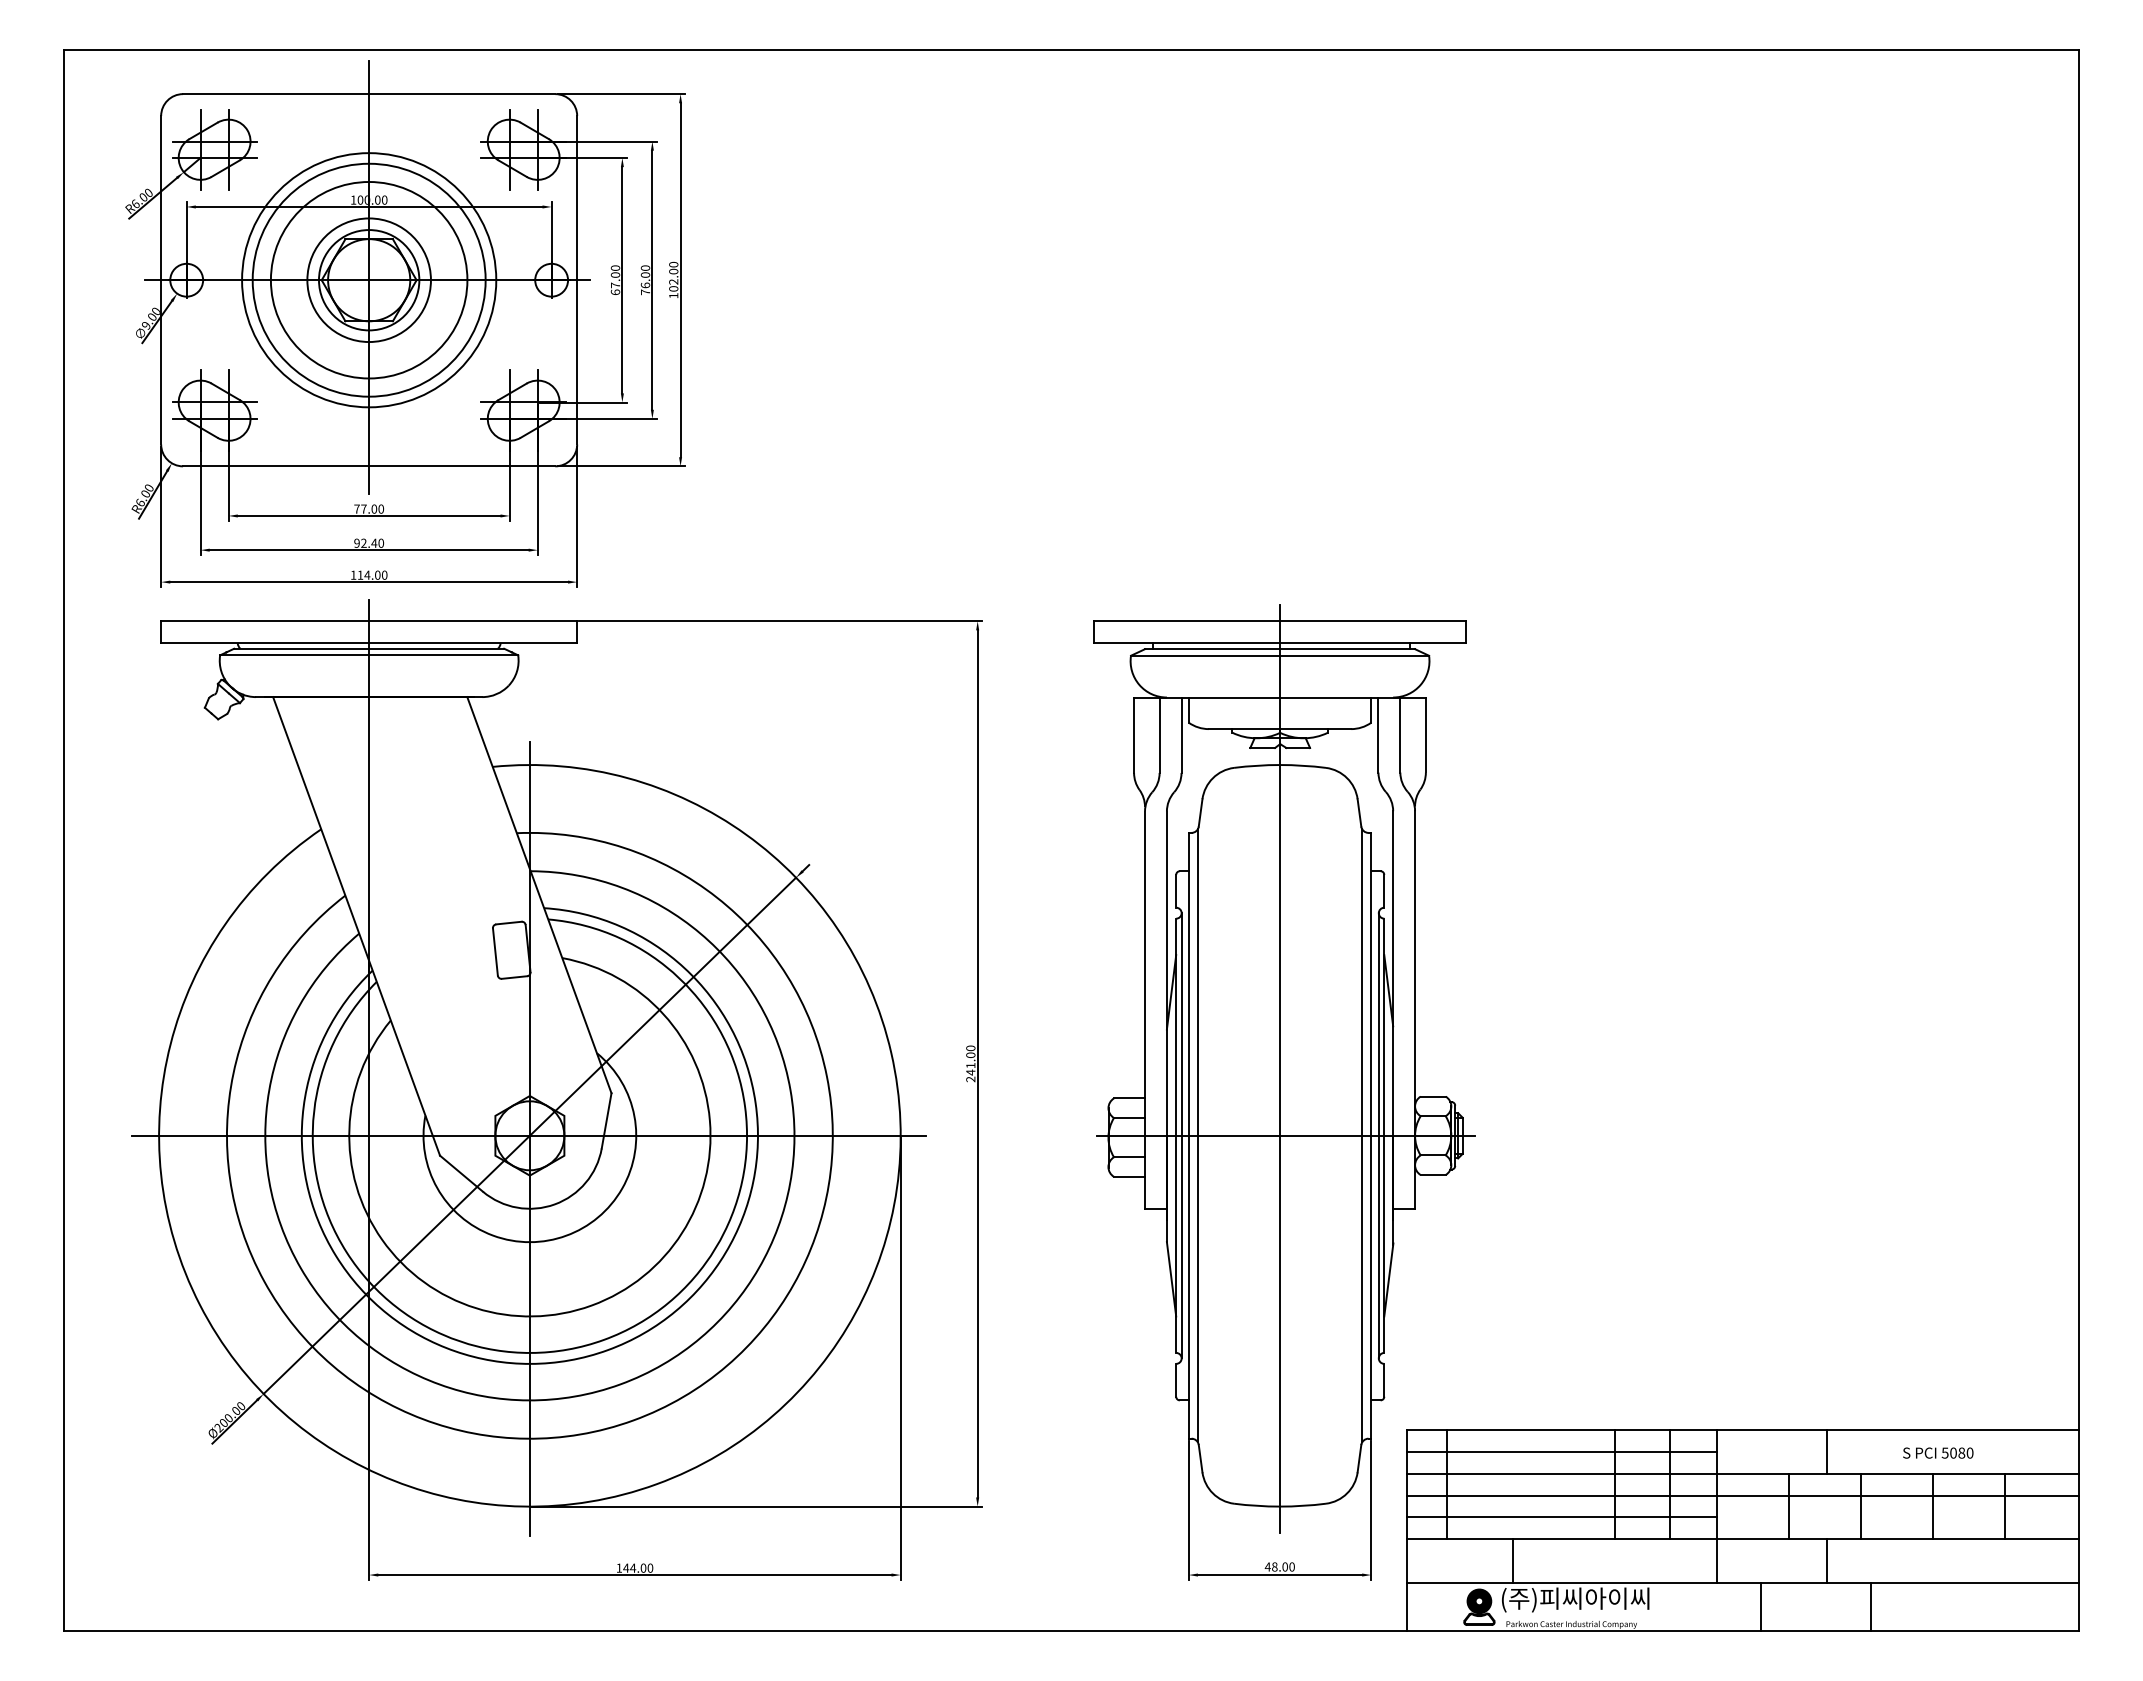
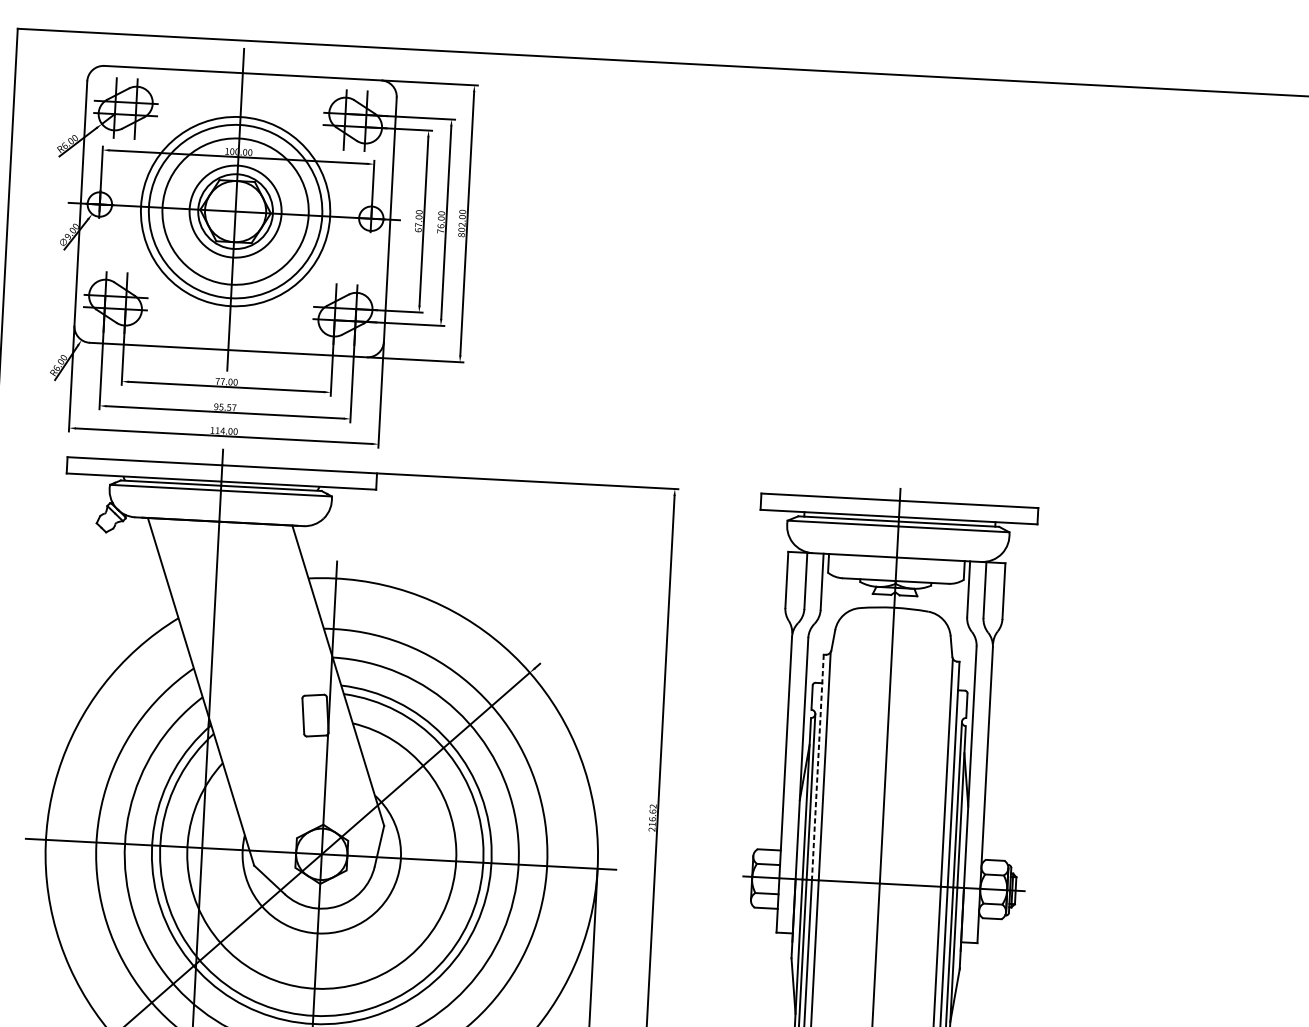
text: (673, 295) -> (461, 234), 102.00 -> 802.00
text: (372, 542) -> (227, 406), 92.40 -> 95.57
line: (1188, 984) -> (817, 767), solid -> dashed
text: (970, 1060) -> (652, 815), 241.00 -> 216.62

